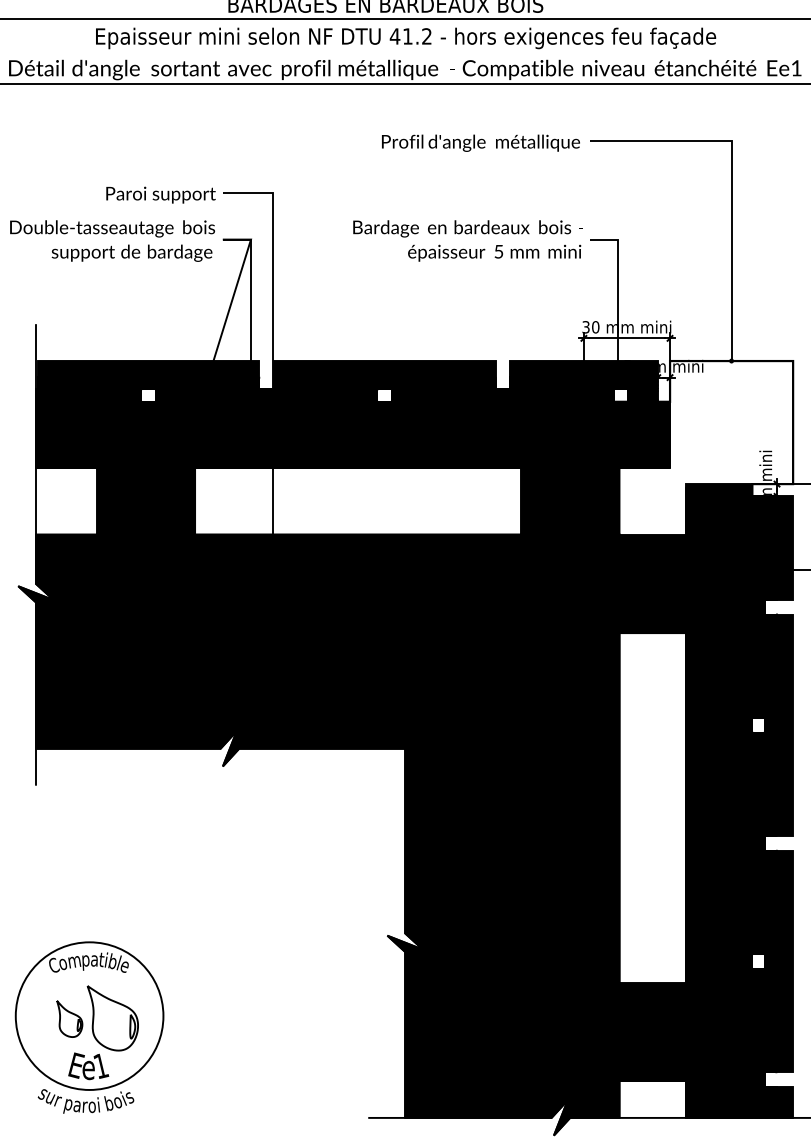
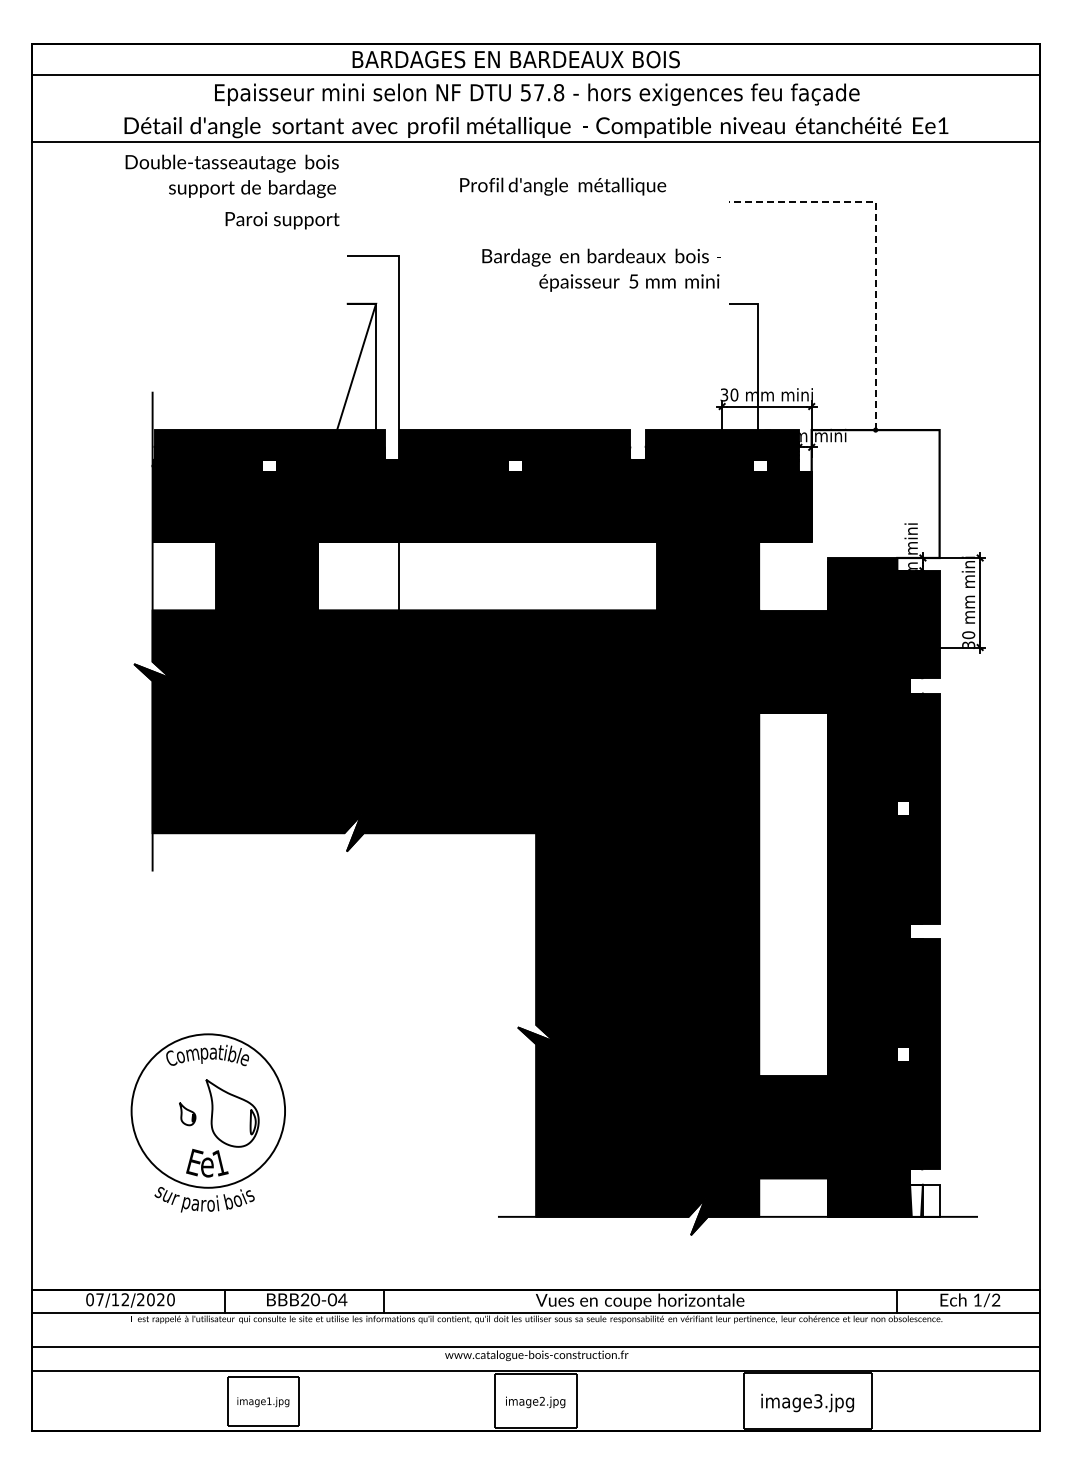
text: (411, 36) -> (542, 92), 41.2 -> 57.8
text: (481, 143) -> (563, 186), moved
line: (731, 179) -> (875, 241), solid -> dashed
text: (160, 195) -> (282, 220), moved
text: (111, 240) -> (231, 175), moved
text: (467, 240) -> (601, 269), moved
part: (69, 1018) -> (187, 1113), size x0.6
fill: (778, 1102) -> (924, 1200), removed

